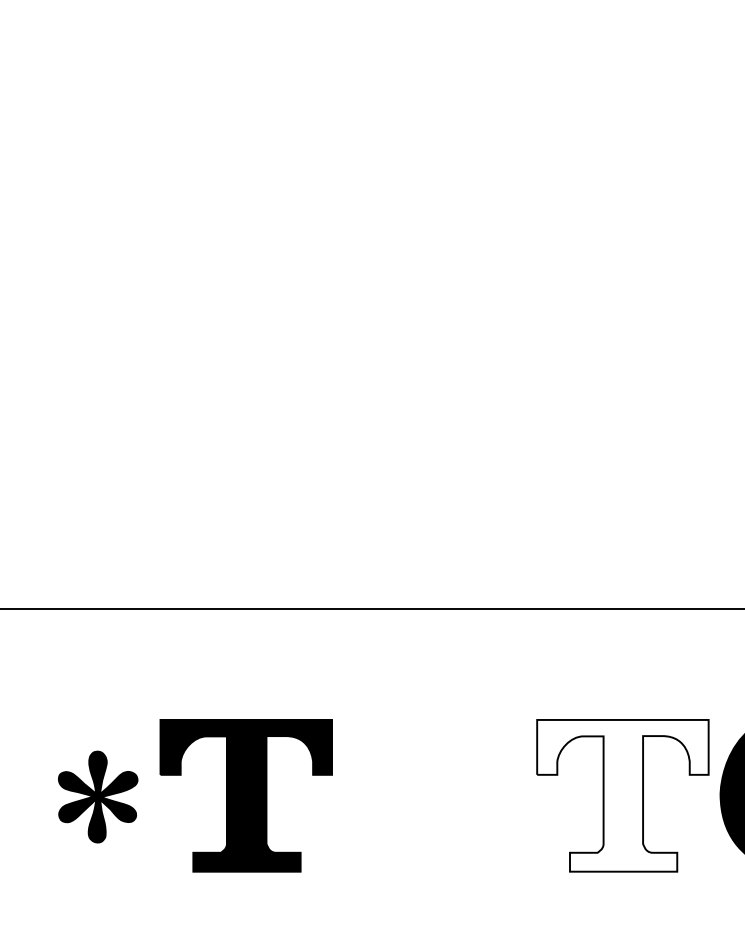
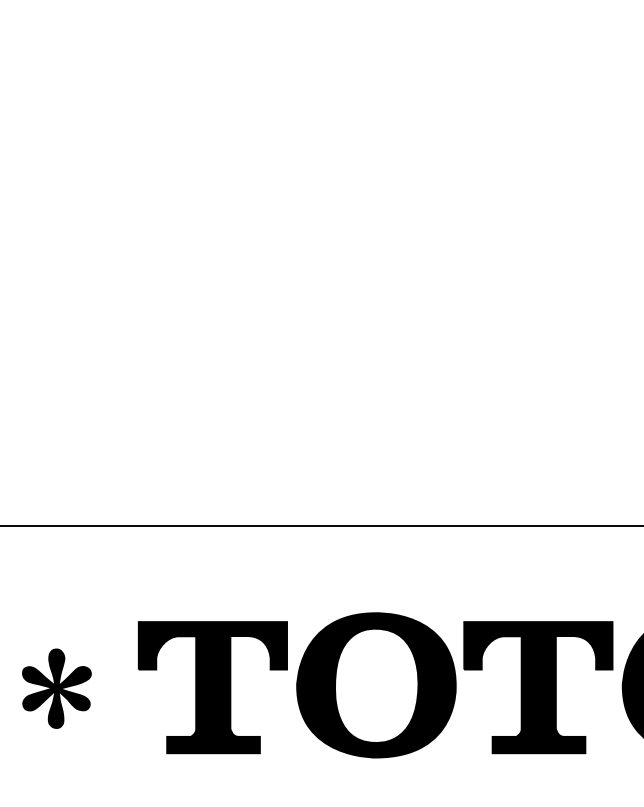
part: (435, 793) -> (376, 685), added
fill: (623, 795) -> (538, 687), added
part: (97, 796) -> (56, 688), moved

